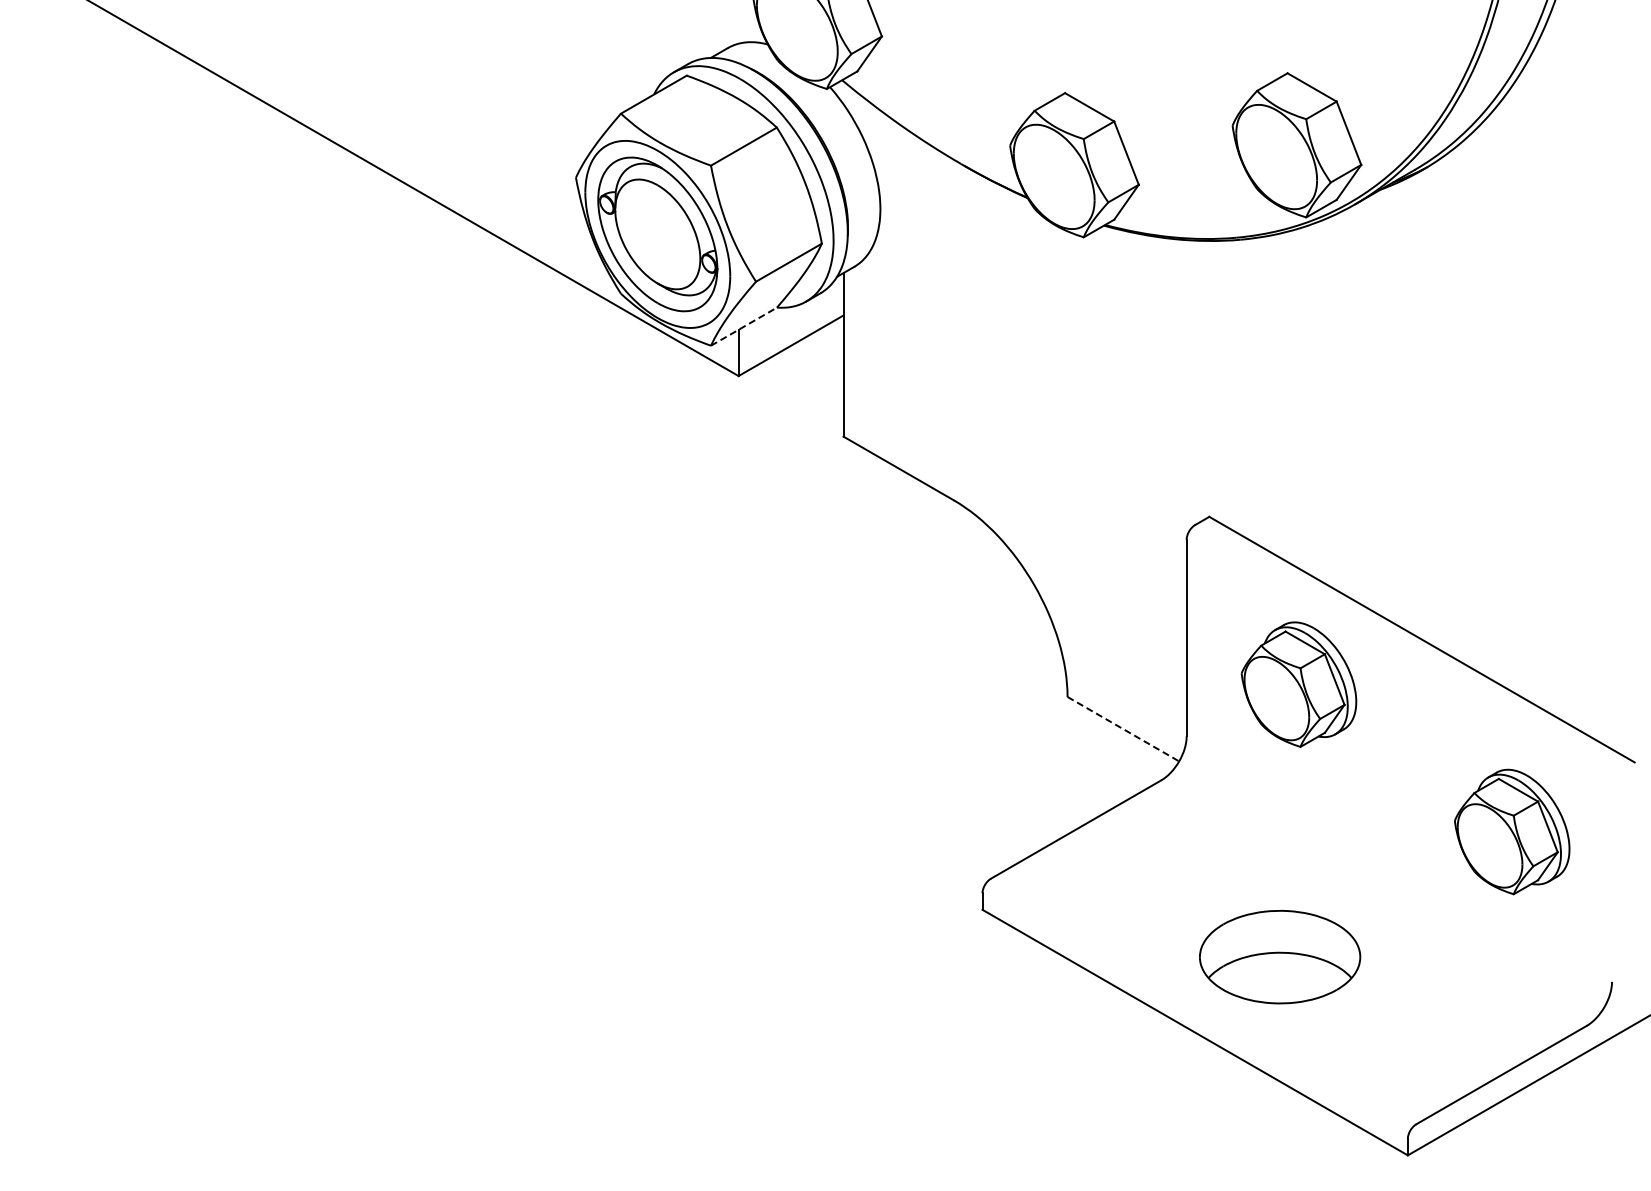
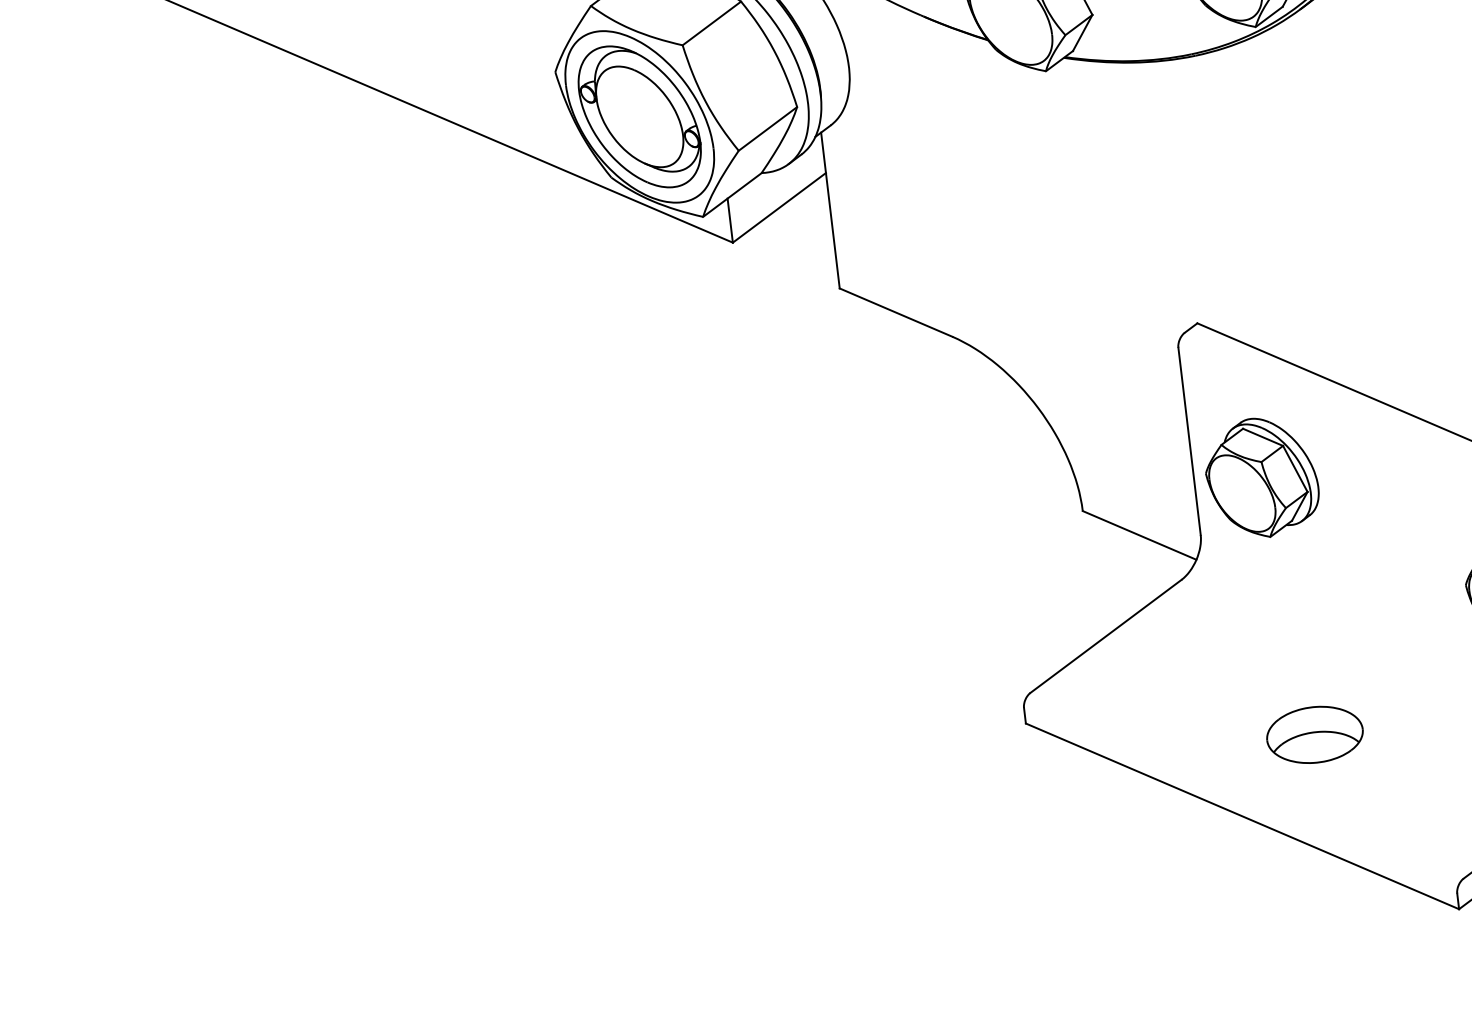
line: (744, 326) -> (732, 194), dashed -> solid
part: (1298, 684) -> (1261, 477), moved
line: (1123, 729) -> (1139, 535), dashed -> solid
part: (1280, 957) -> (1315, 735), size x0.62

